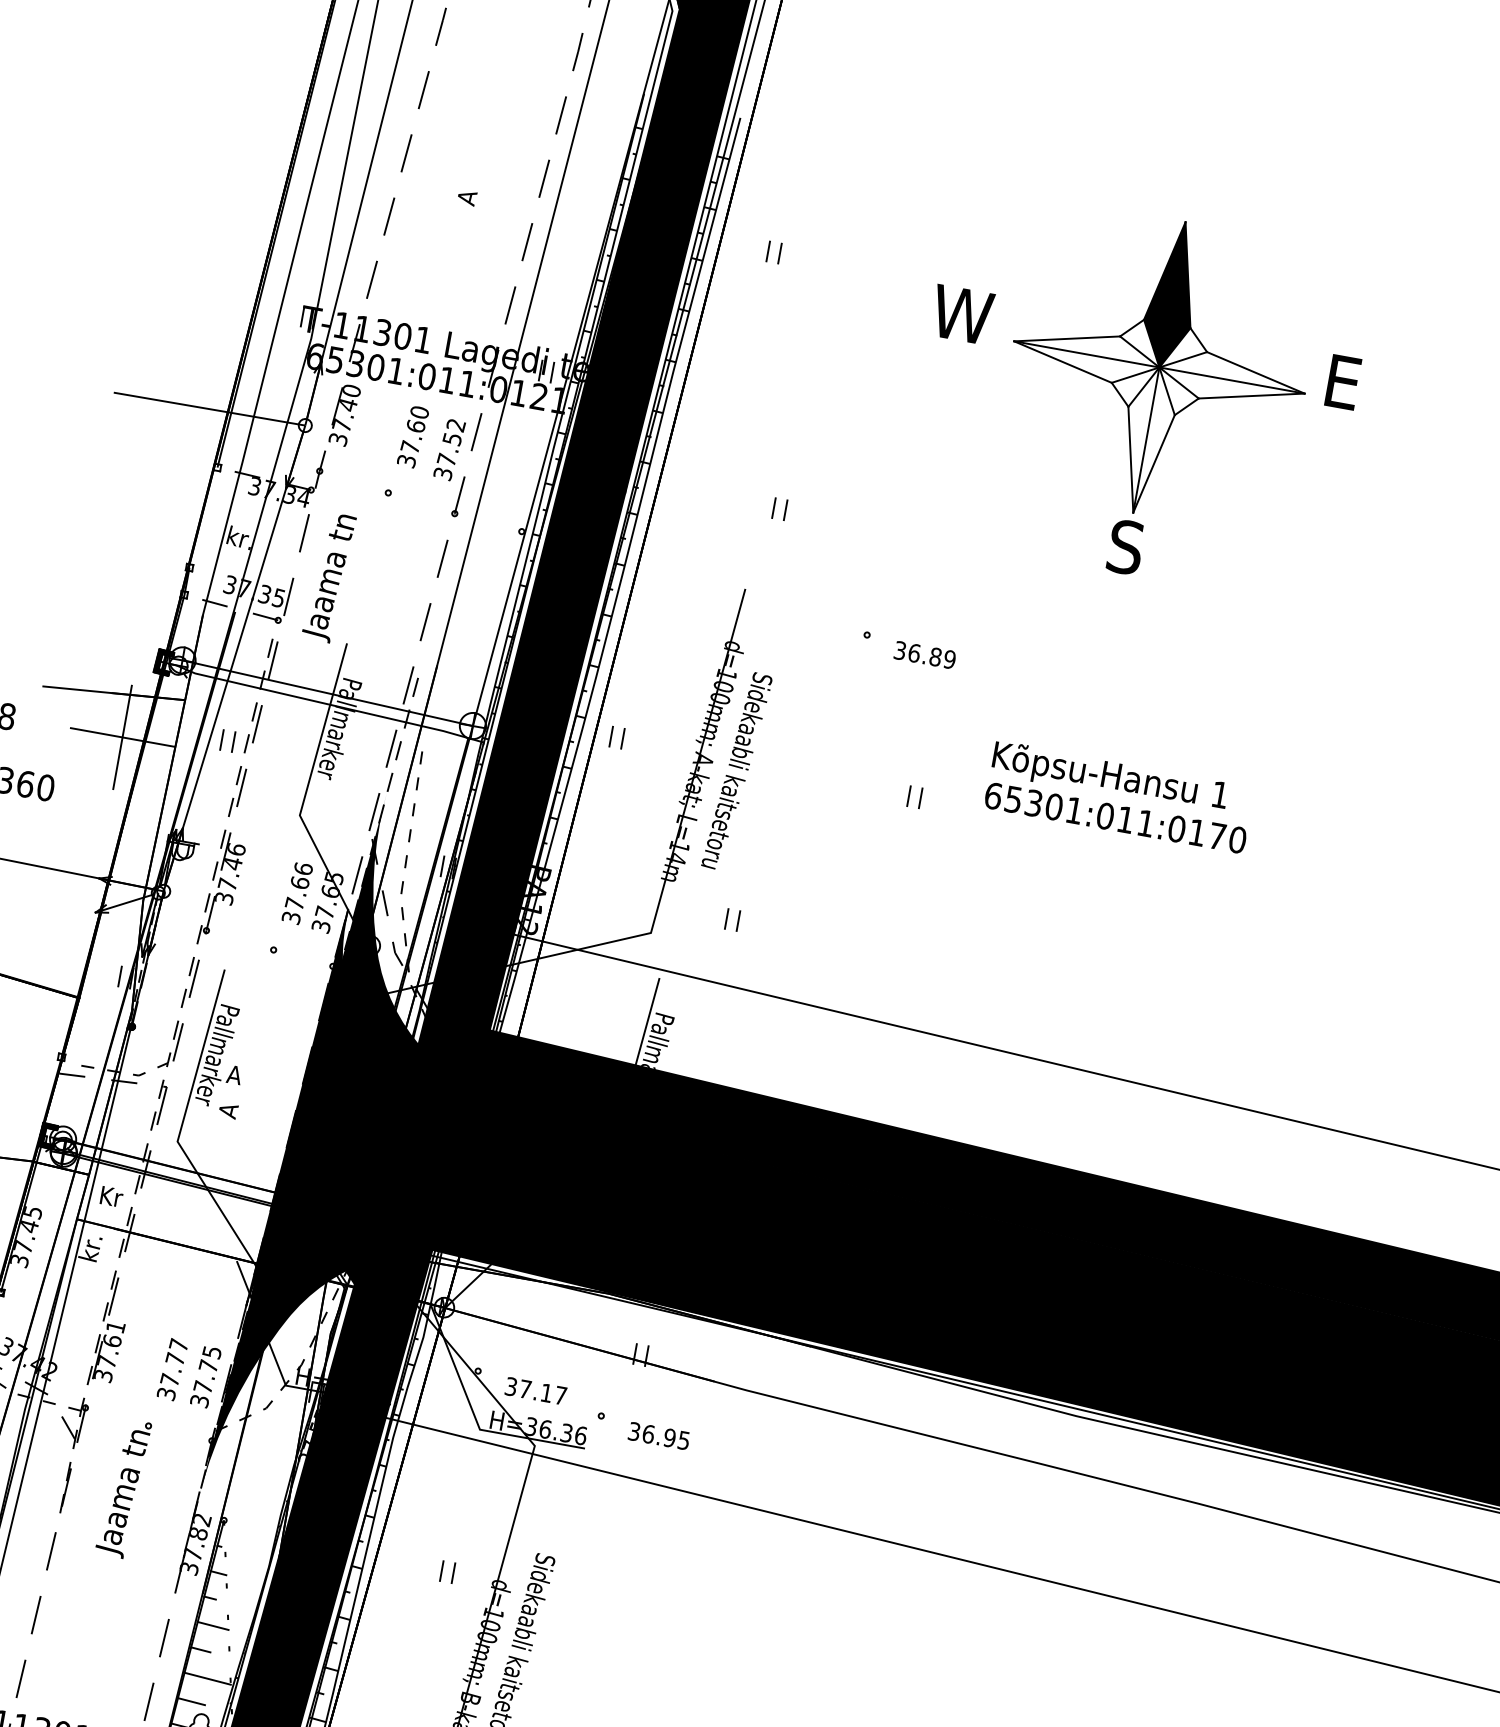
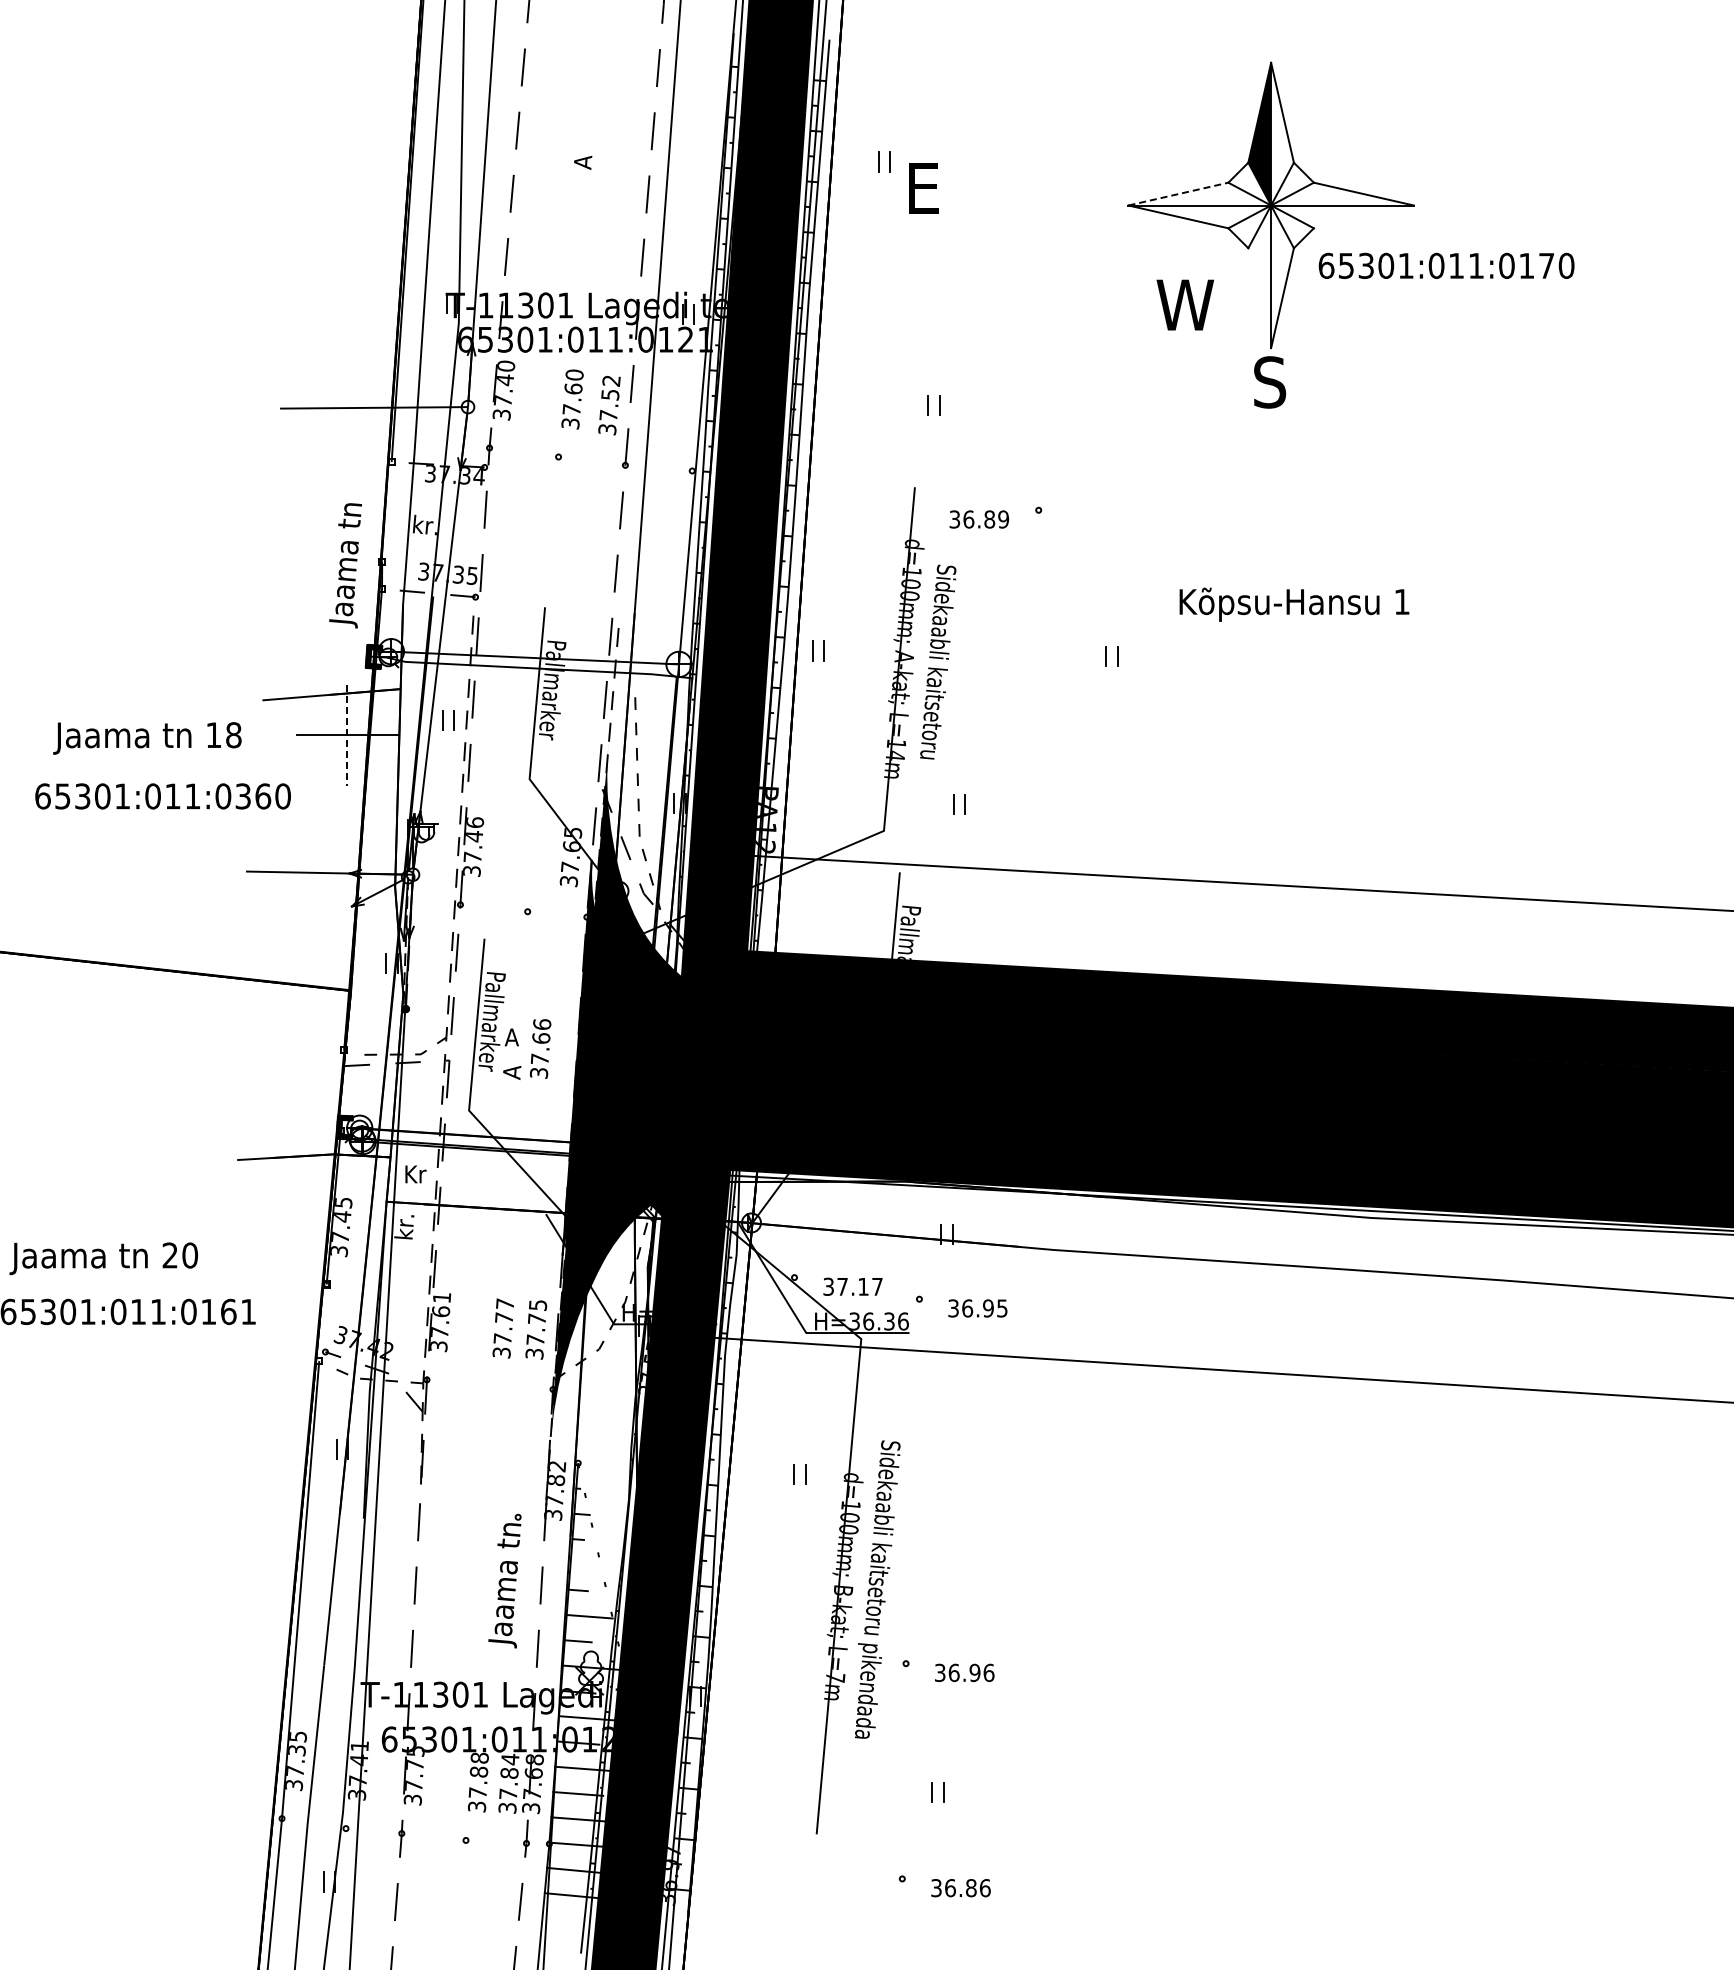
fill: (1184, 296) -> (1282, 133), removed
text: (961, 313) -> (1184, 304), moved
line: (1067, 339) -> (1178, 194), solid -> dashed
text: (1343, 382) -> (923, 188), moved
line: (1251, 395) -> (1363, 216), removed
line: (1130, 459) -> (1259, 298), removed
text: (328, 577) -> (345, 565), moved
text: (925, 655) -> (979, 519), moved
line: (122, 737) -> (347, 735), solid -> dashed
text: (1115, 817) -> (1446, 265), moved
text: (297, 893) -> (540, 1048), moved
part: (123, 1487) -> (504, 1580), moved
line: (212, 1625) -> (585, 1565), removed

